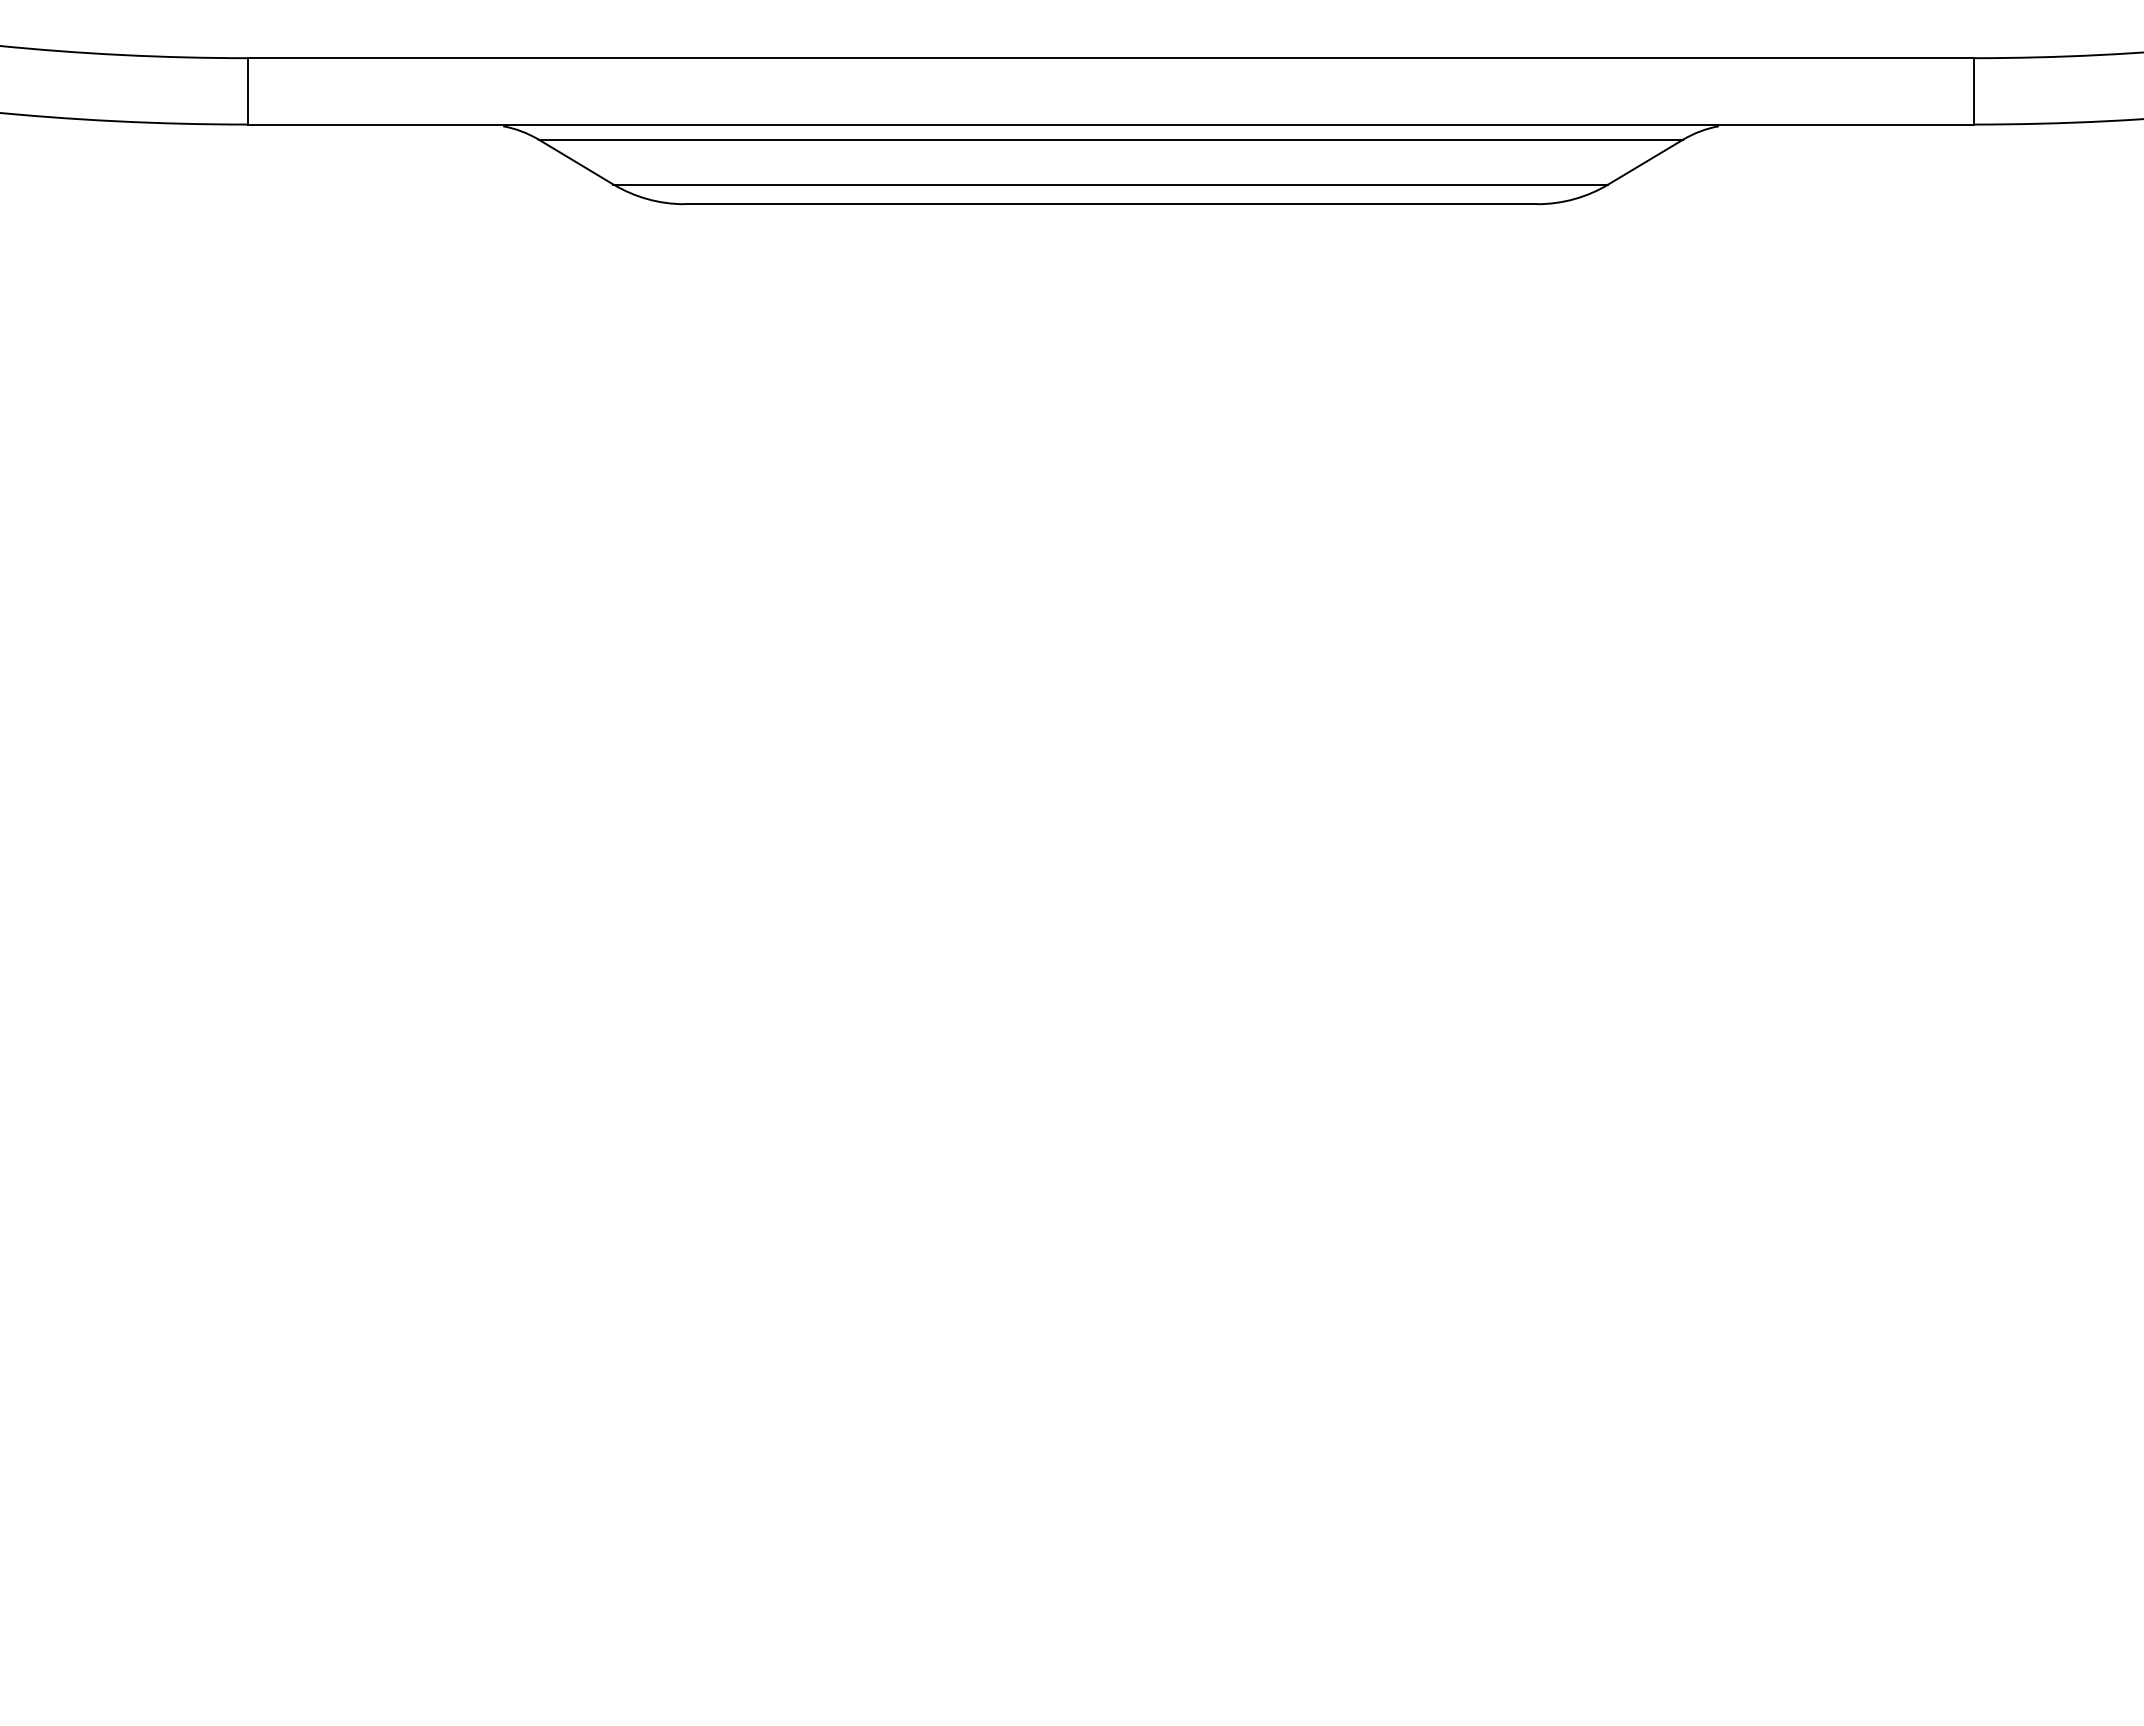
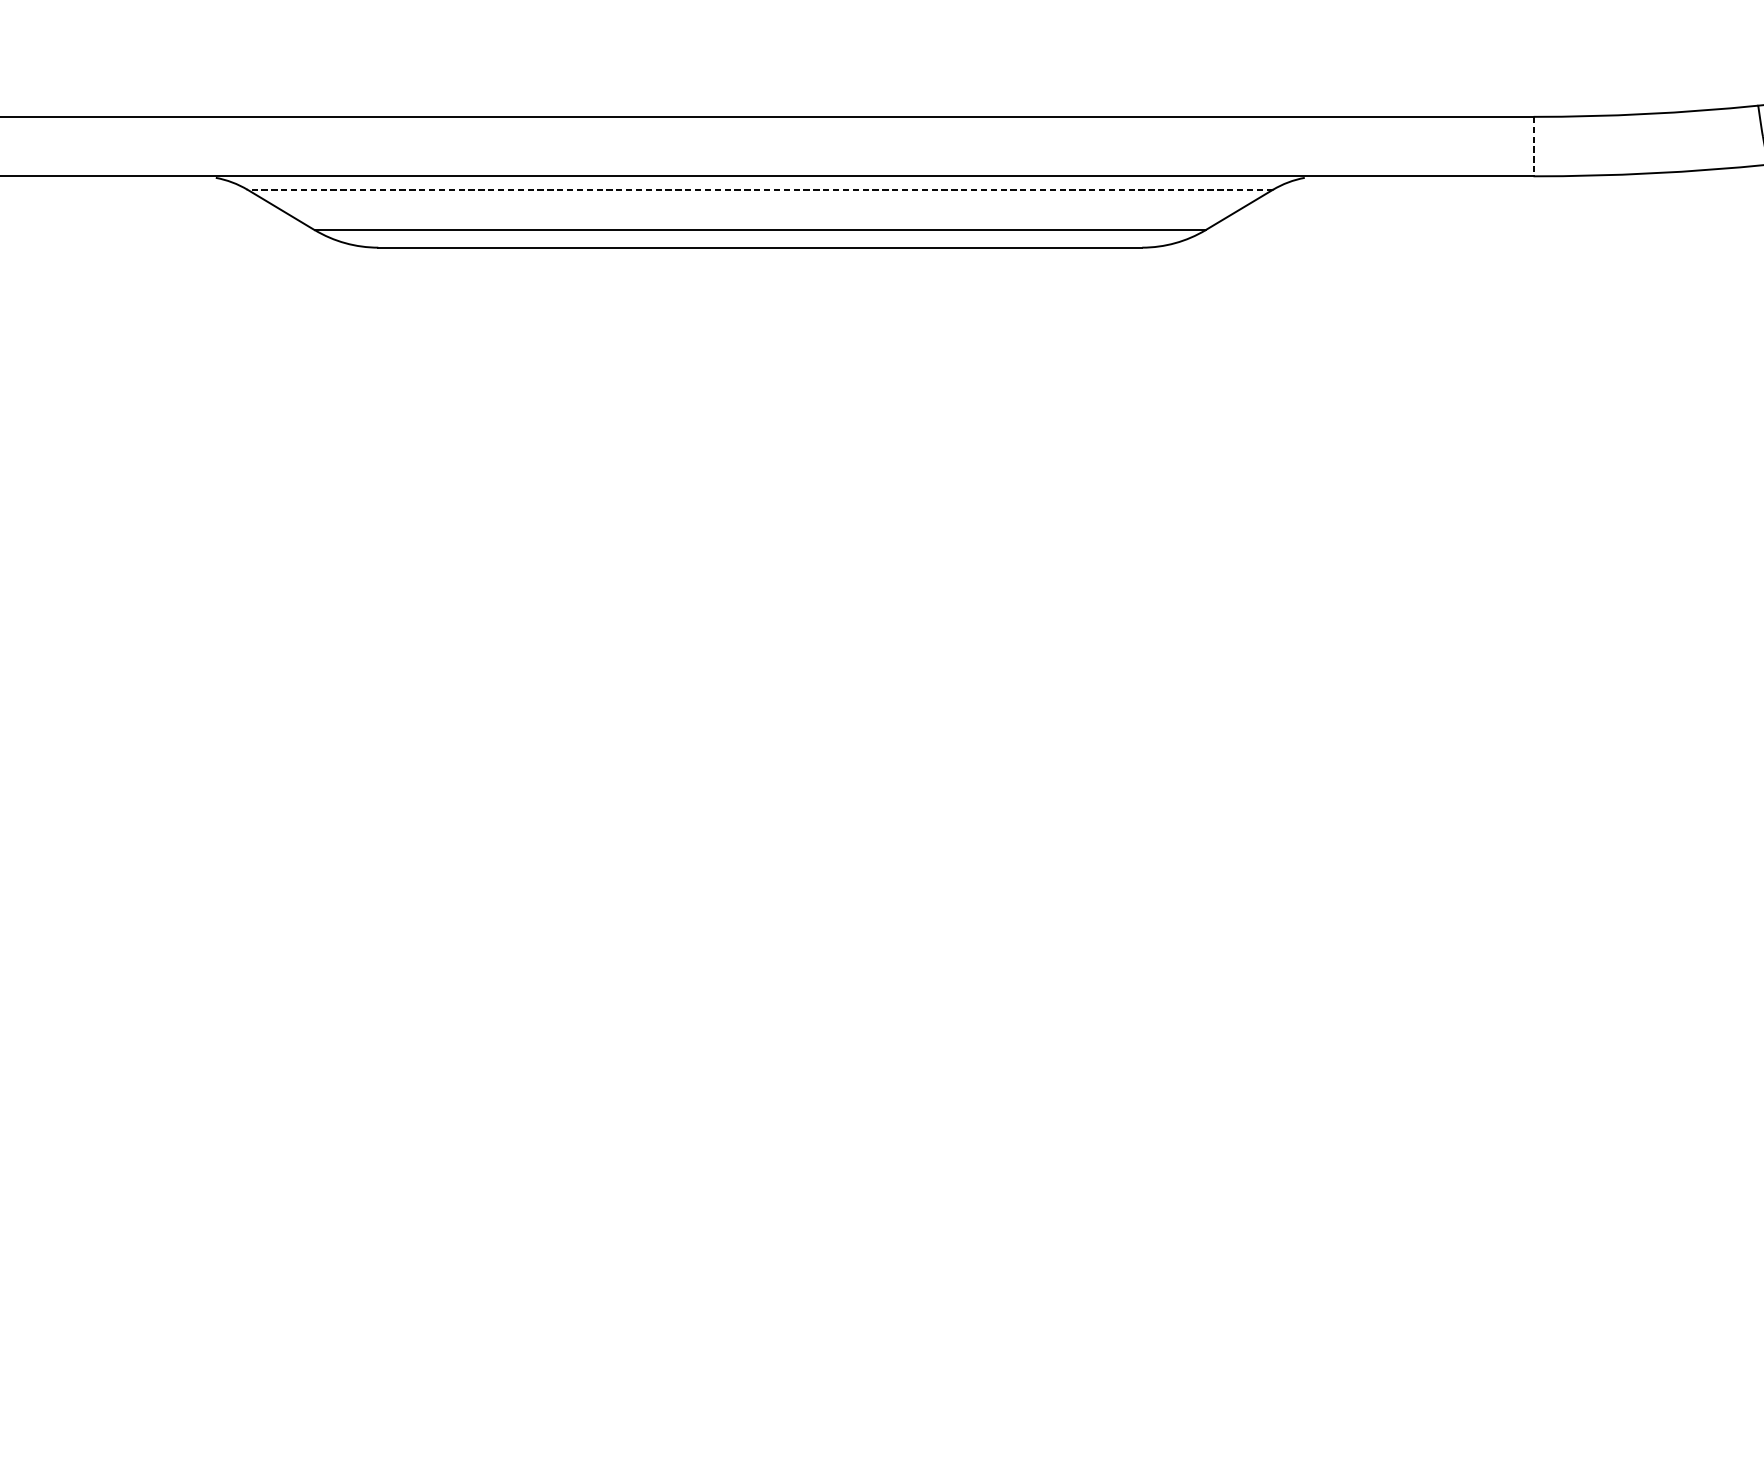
line: (1974, 91) -> (1533, 146), solid -> dashed
line: (1110, 139) -> (759, 189), solid -> dashed

